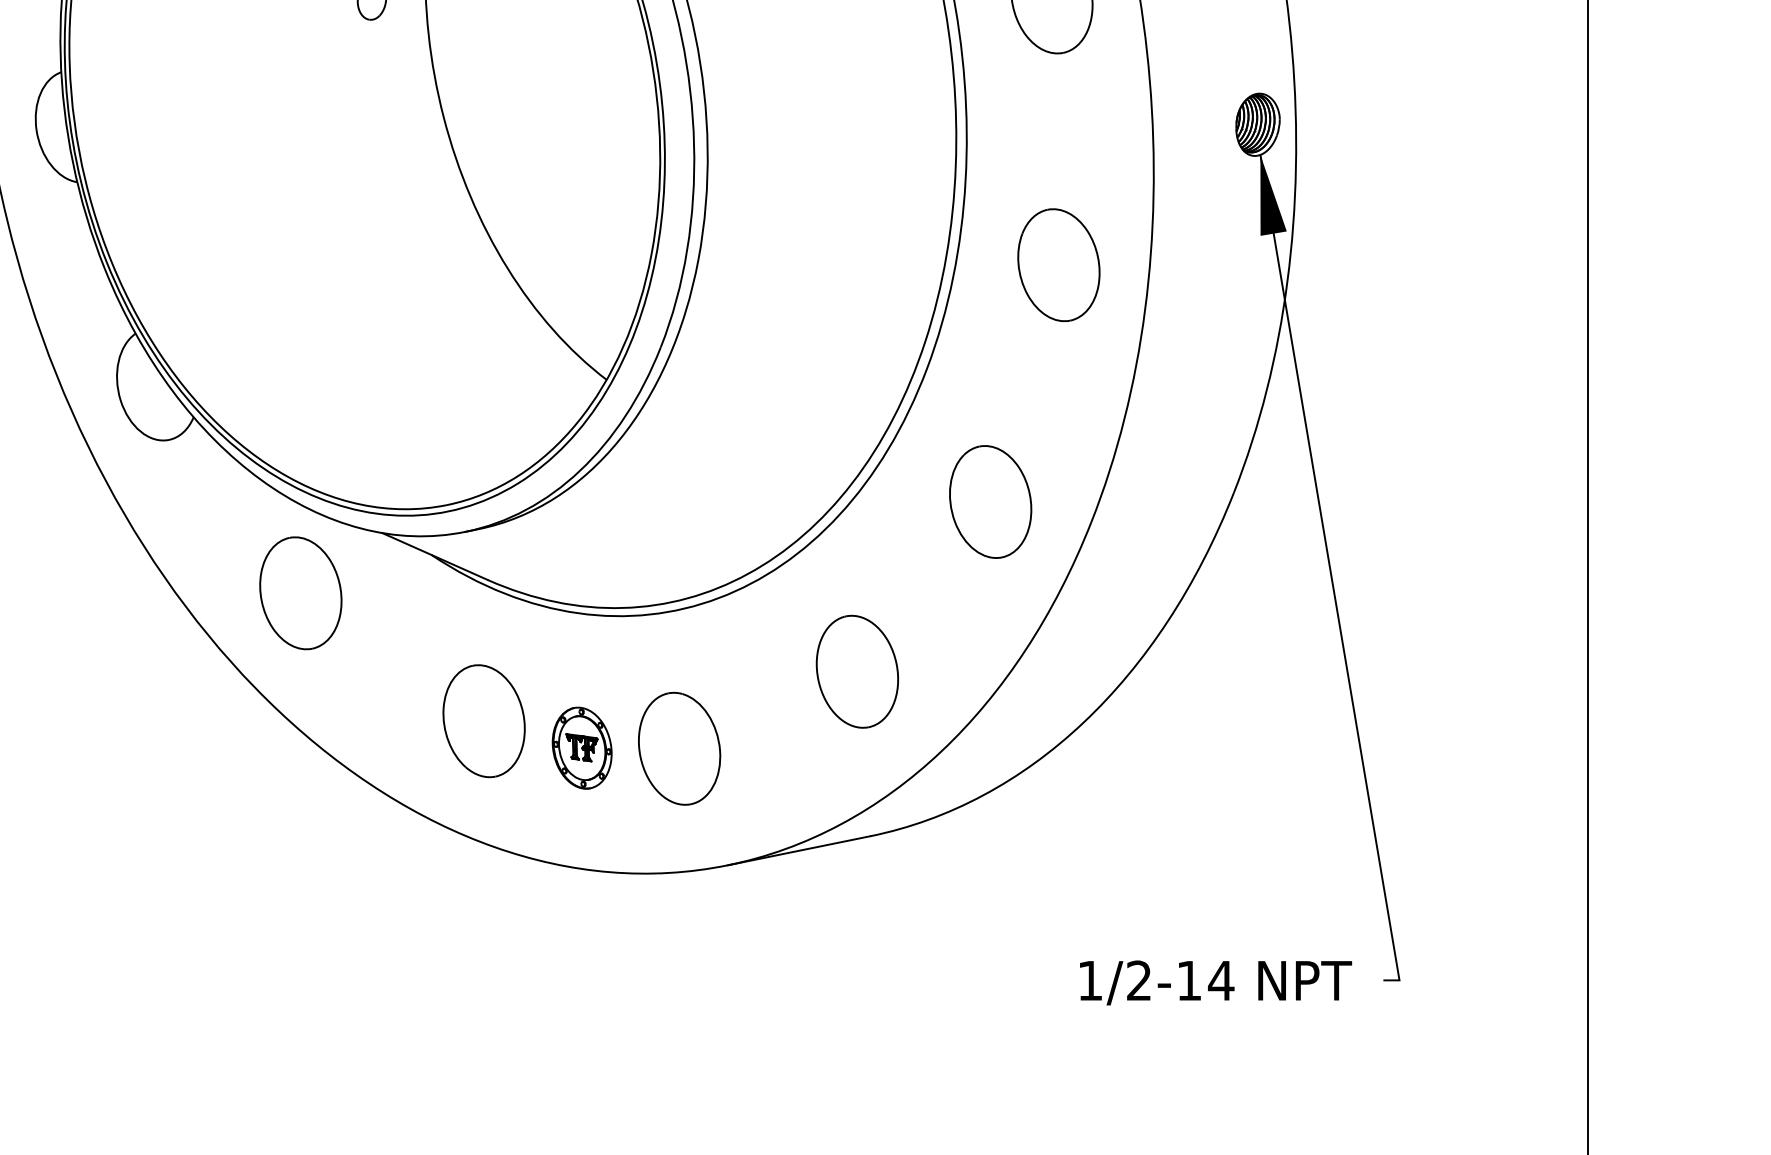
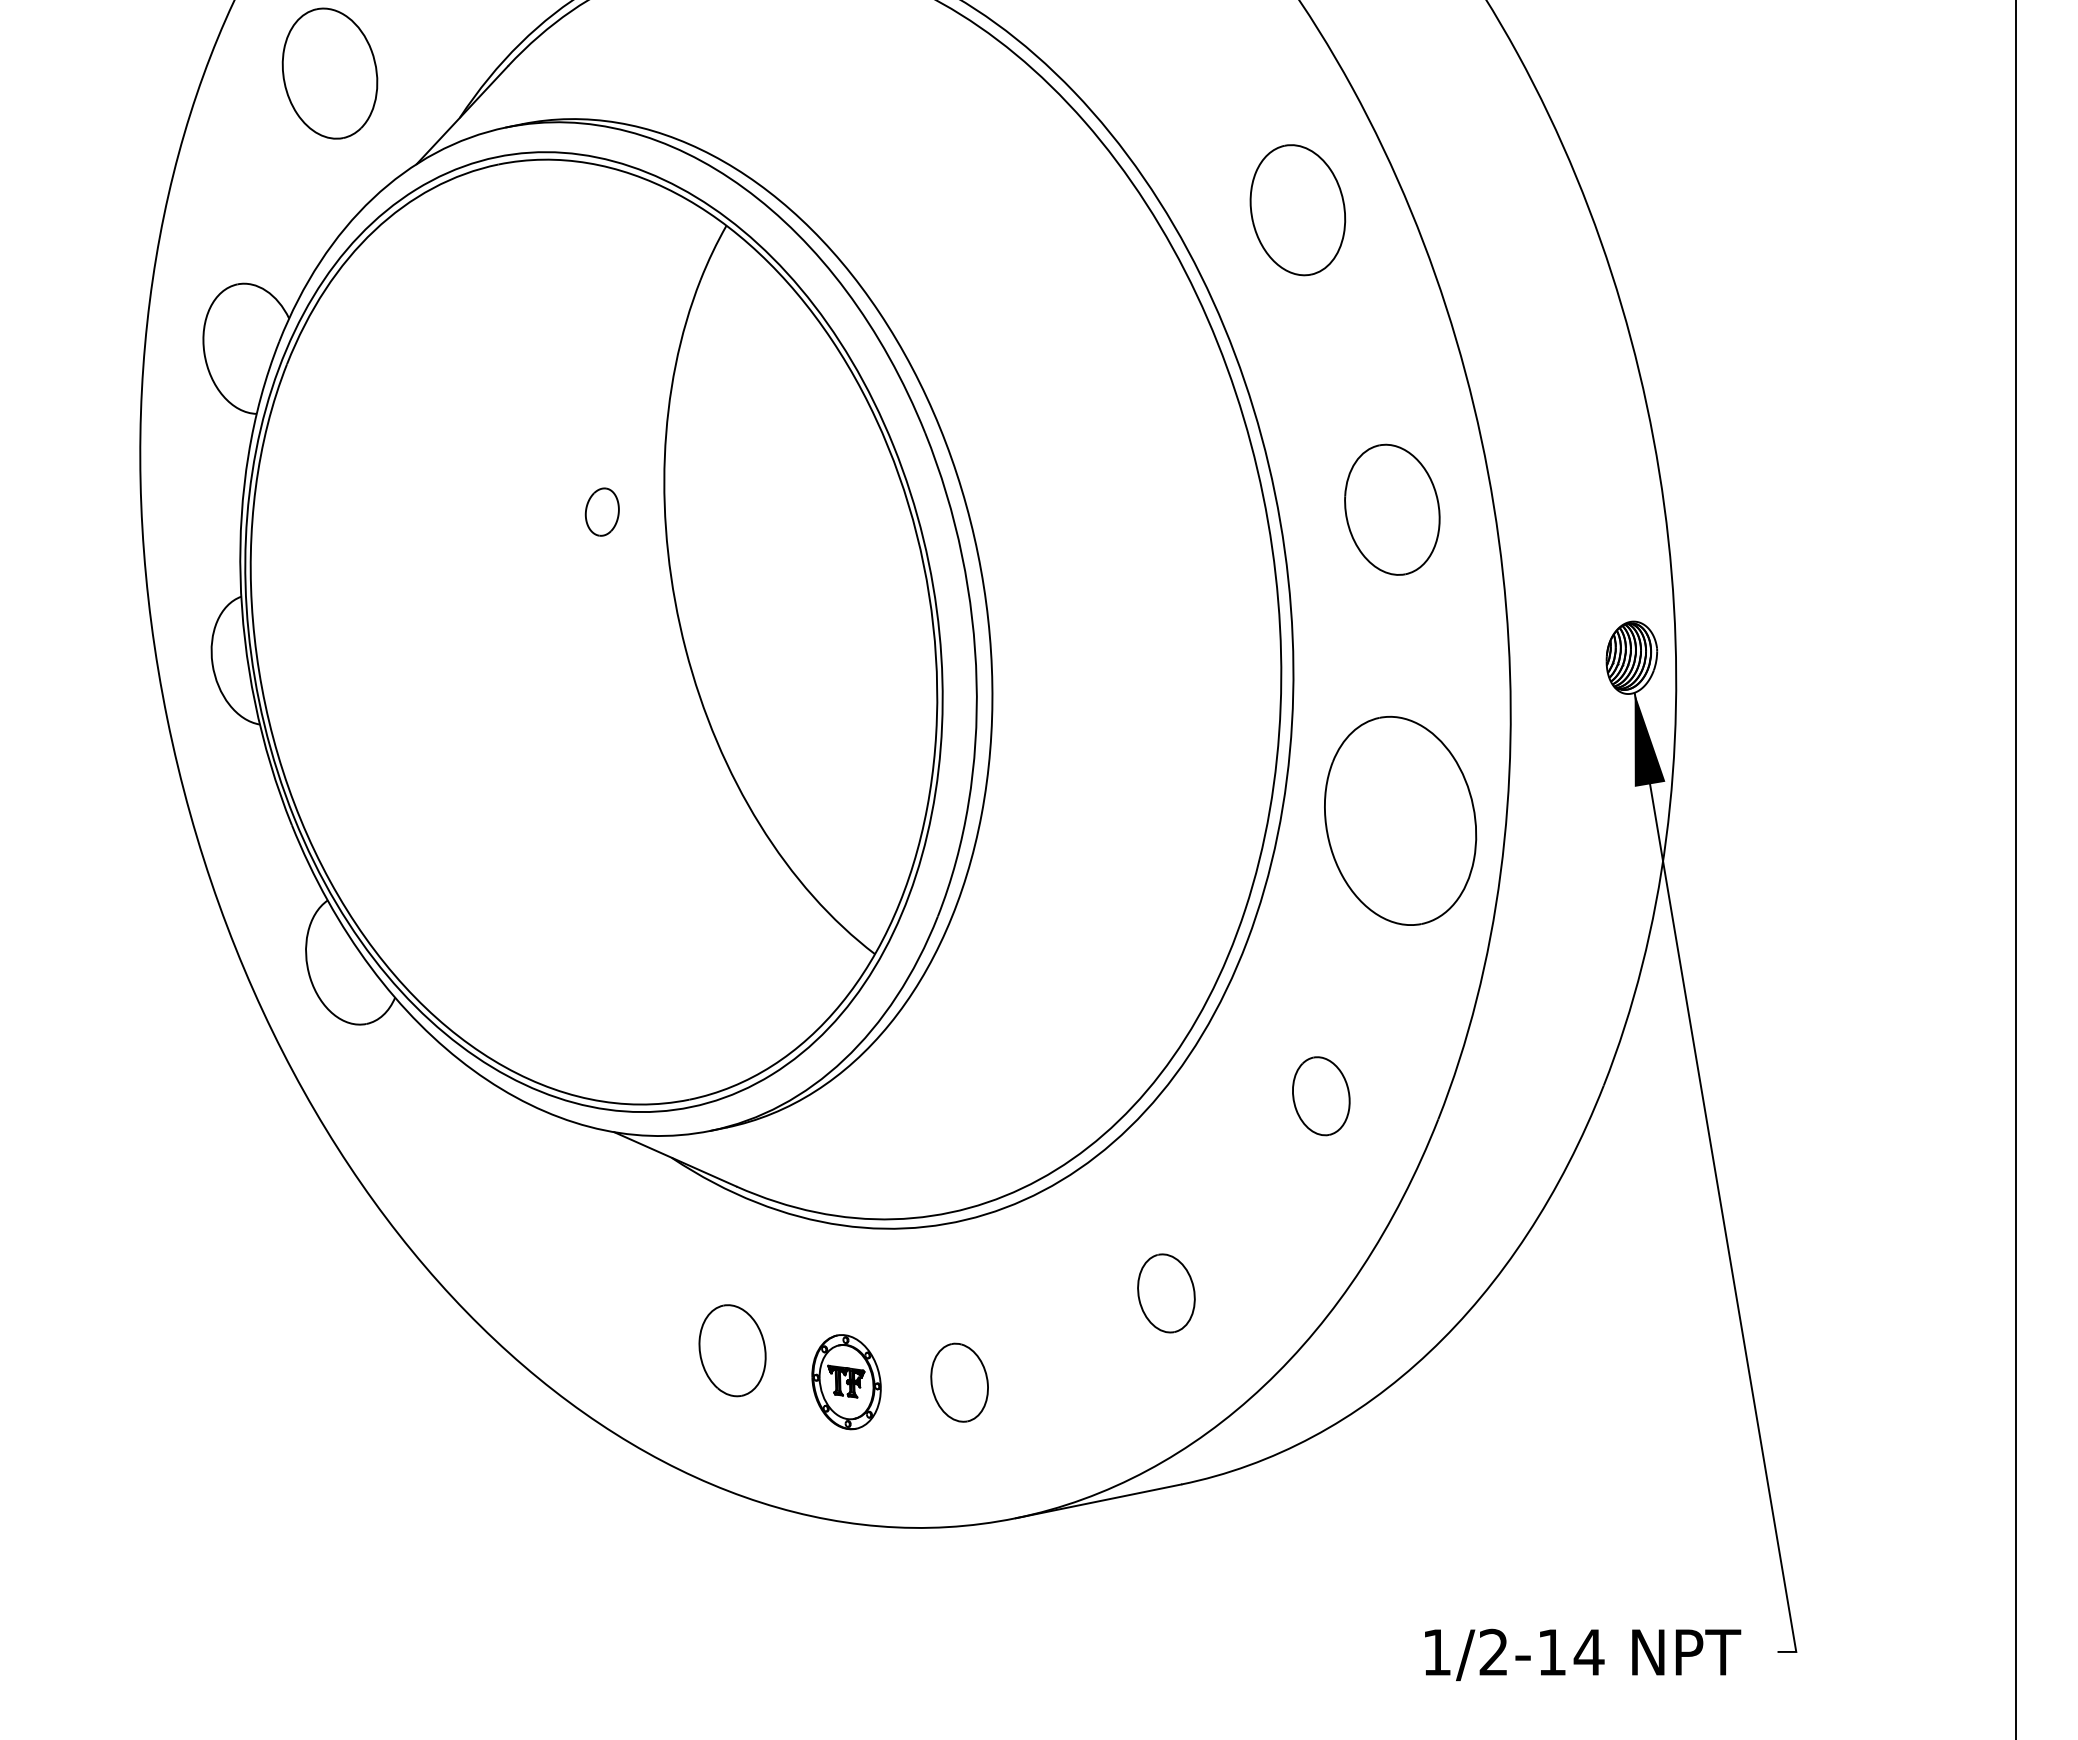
part: (1058, 264) -> (1400, 820), size x1.6
part: (990, 502) -> (1321, 1096), size x0.6
part: (300, 593) -> (519, 1202), removed
part: (857, 671) -> (1166, 1293), size x0.6
part: (484, 720) -> (732, 1350), size x0.7
part: (679, 748) -> (959, 1382), size x0.6

